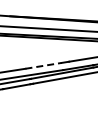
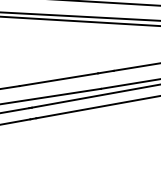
line: (44, 65) -> (60, 78), dashed -> solid

